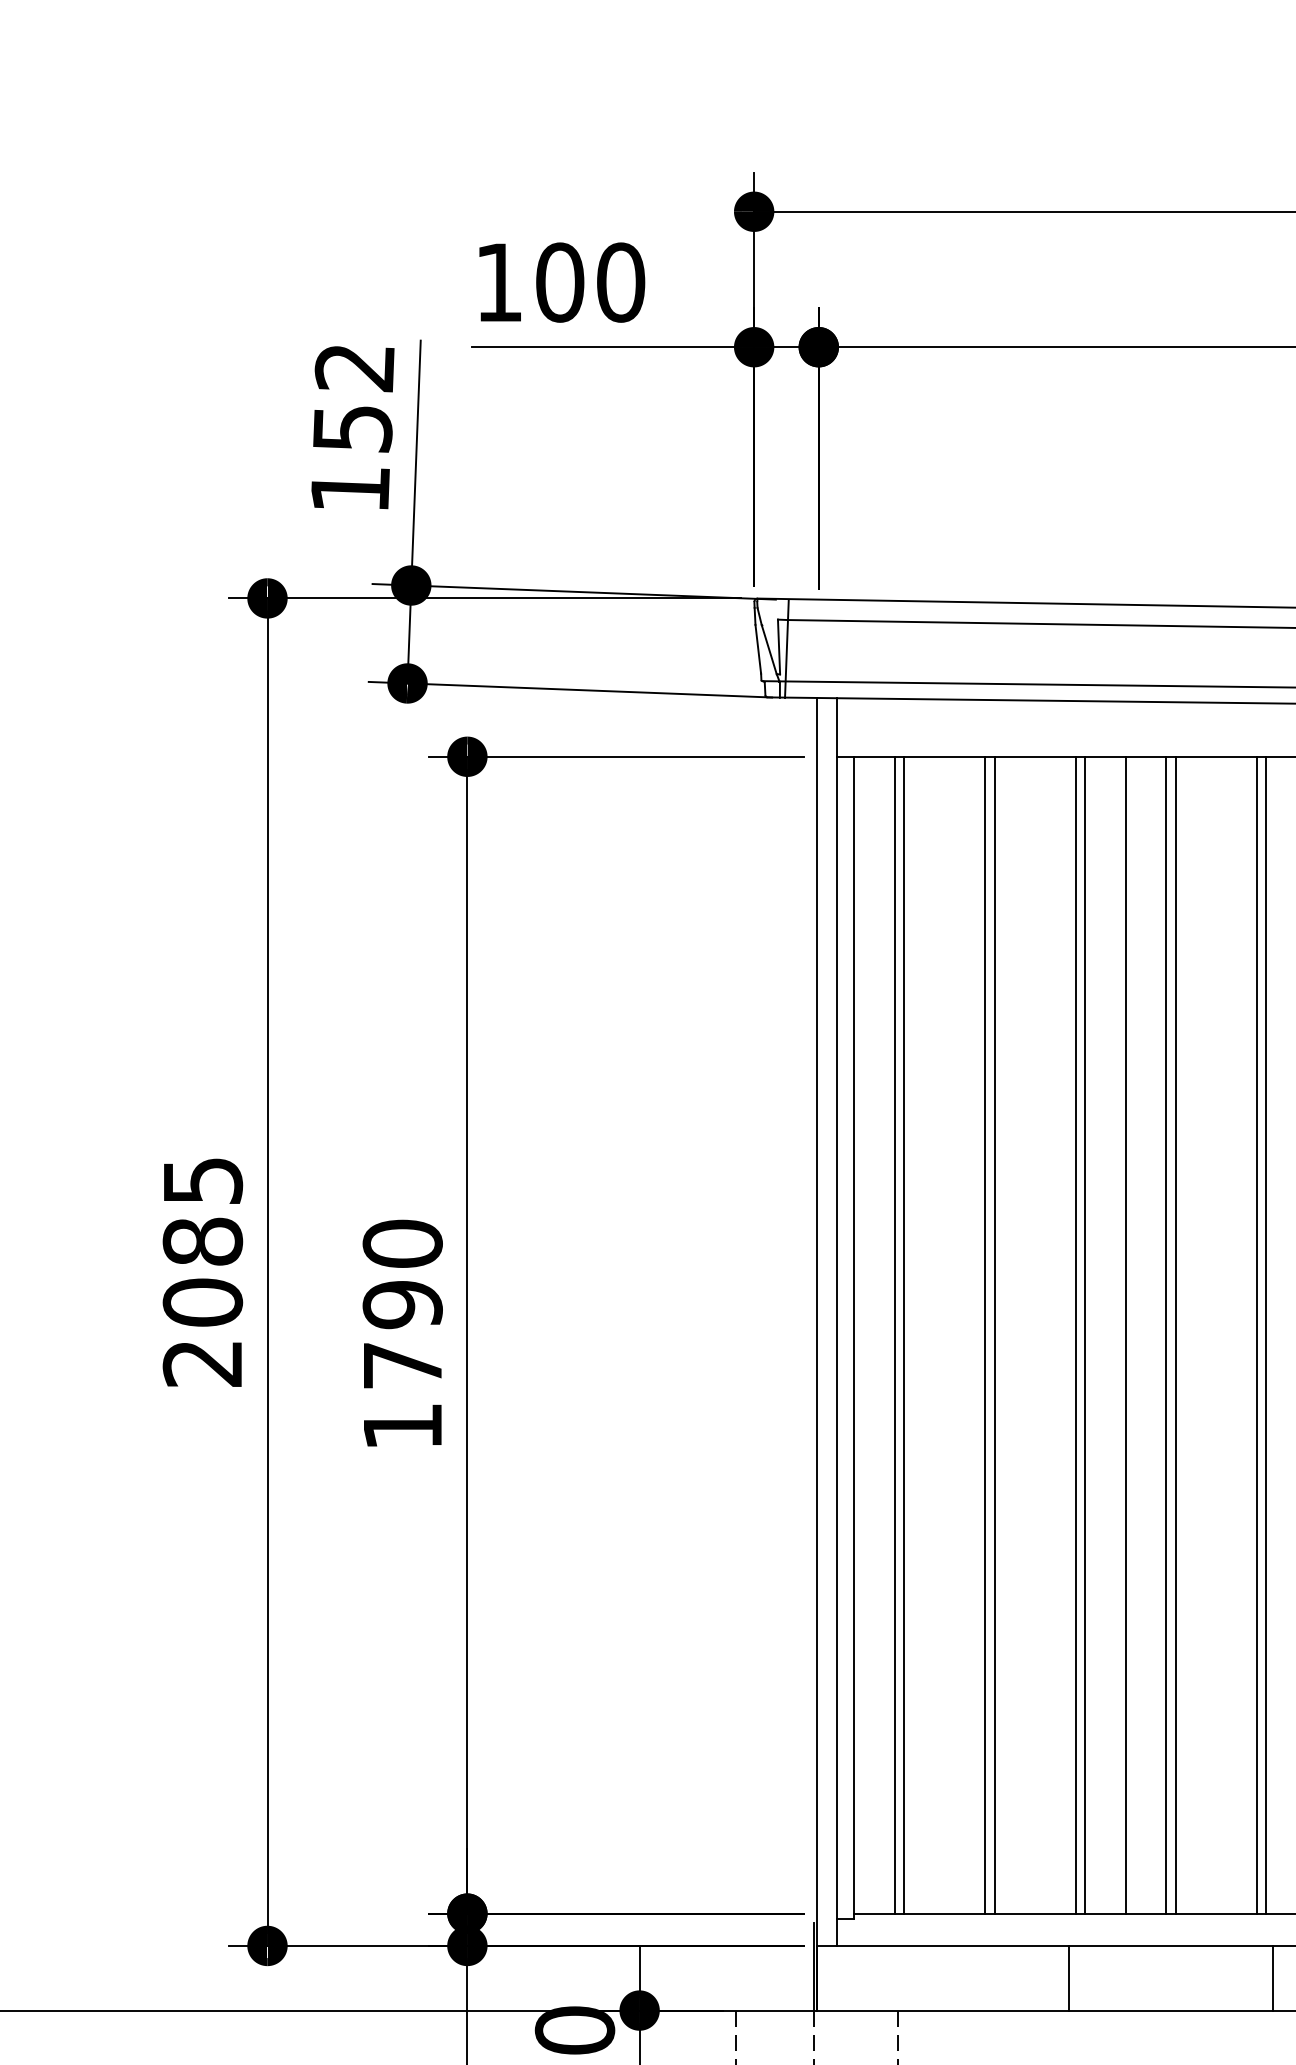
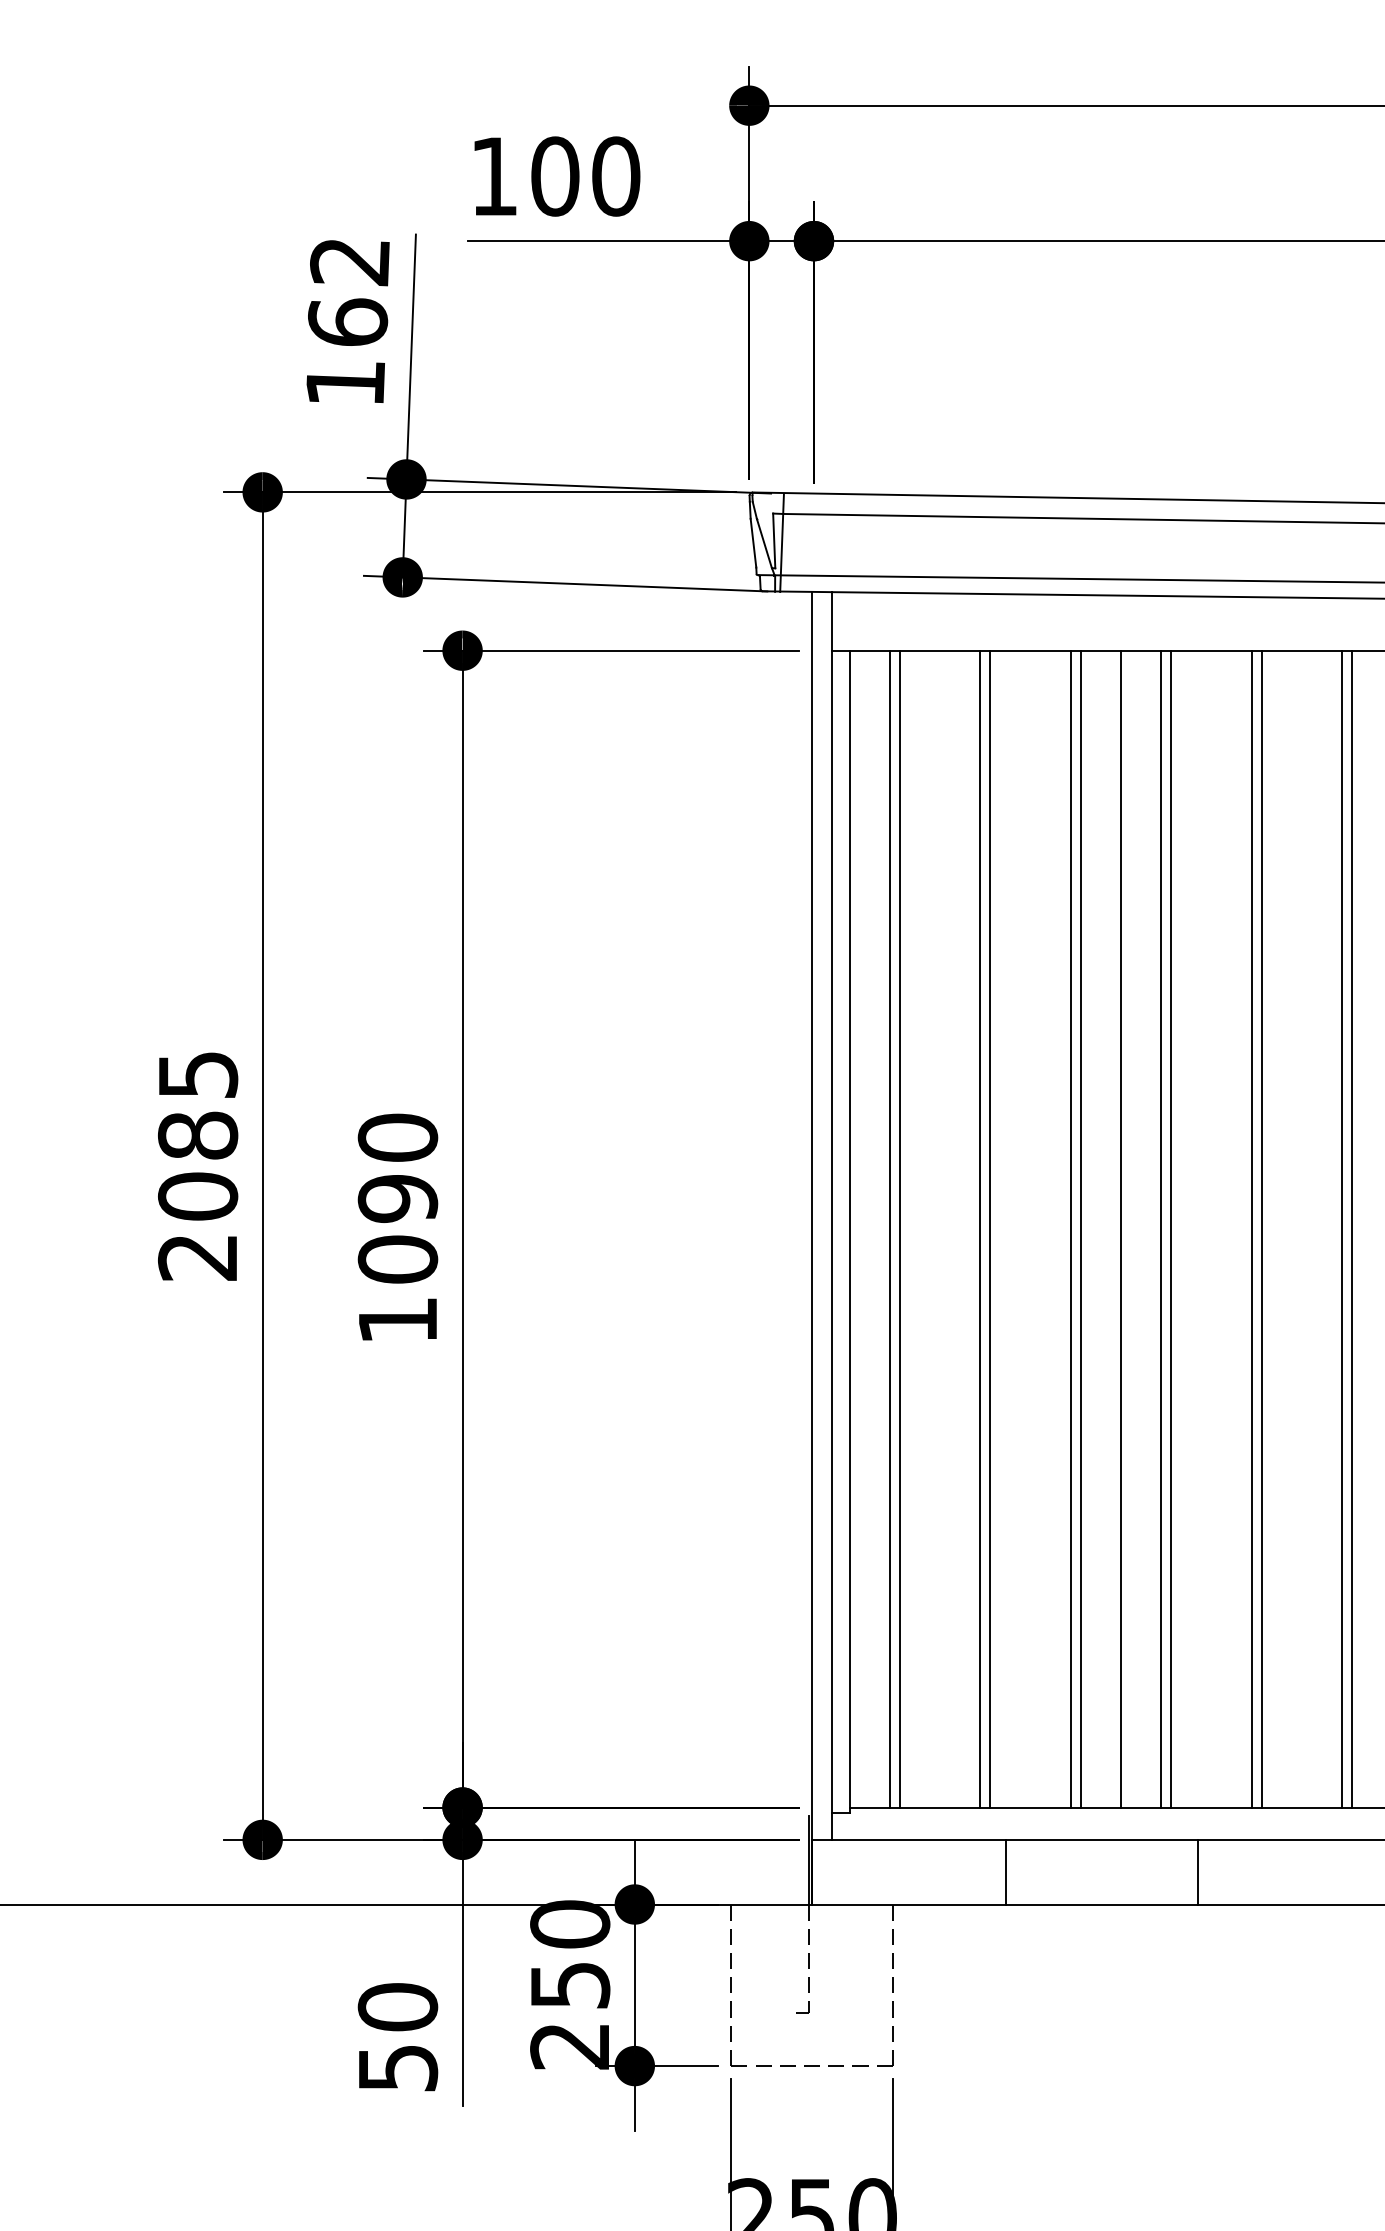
text: (353, 428) -> (348, 322), 152 -> 162
text: (402, 1365) -> (397, 1259), 1790 -> 1090
line: (1069, 1977) -> (1006, 1871), moved
line: (1273, 1977) -> (1198, 1871), moved

